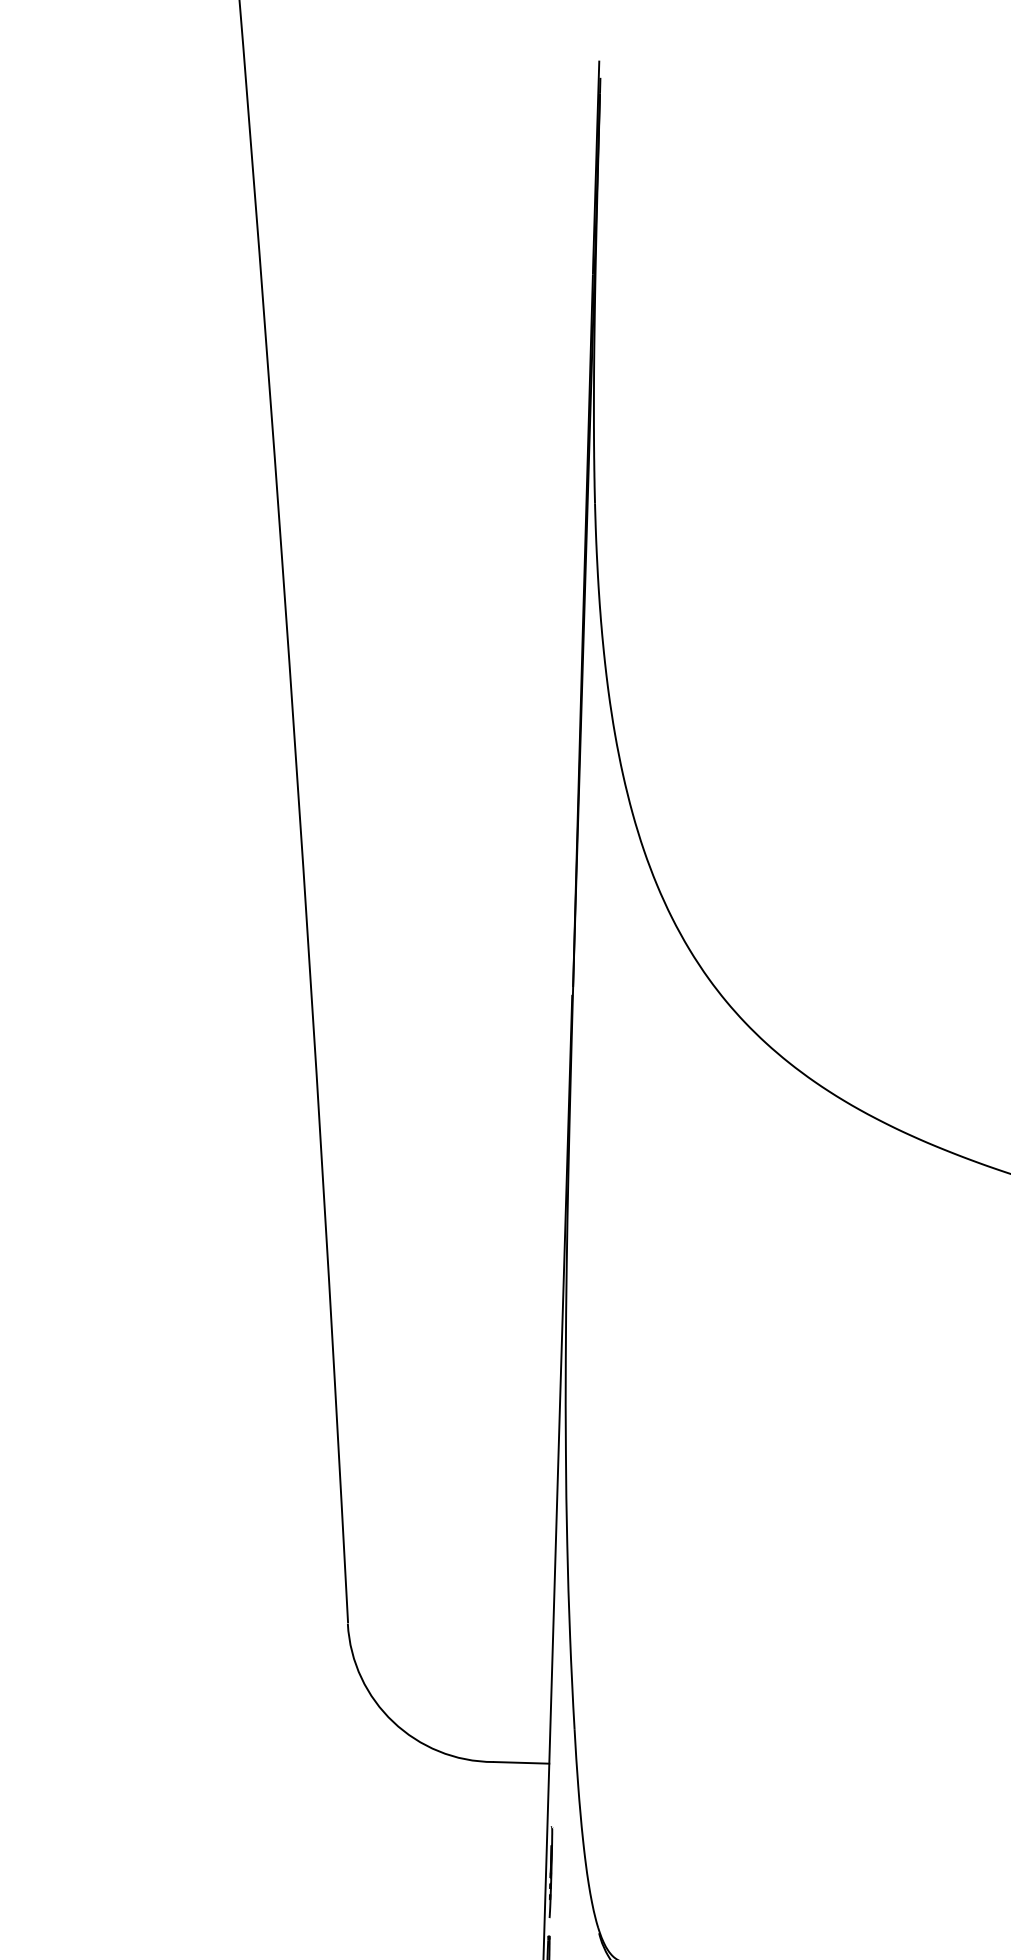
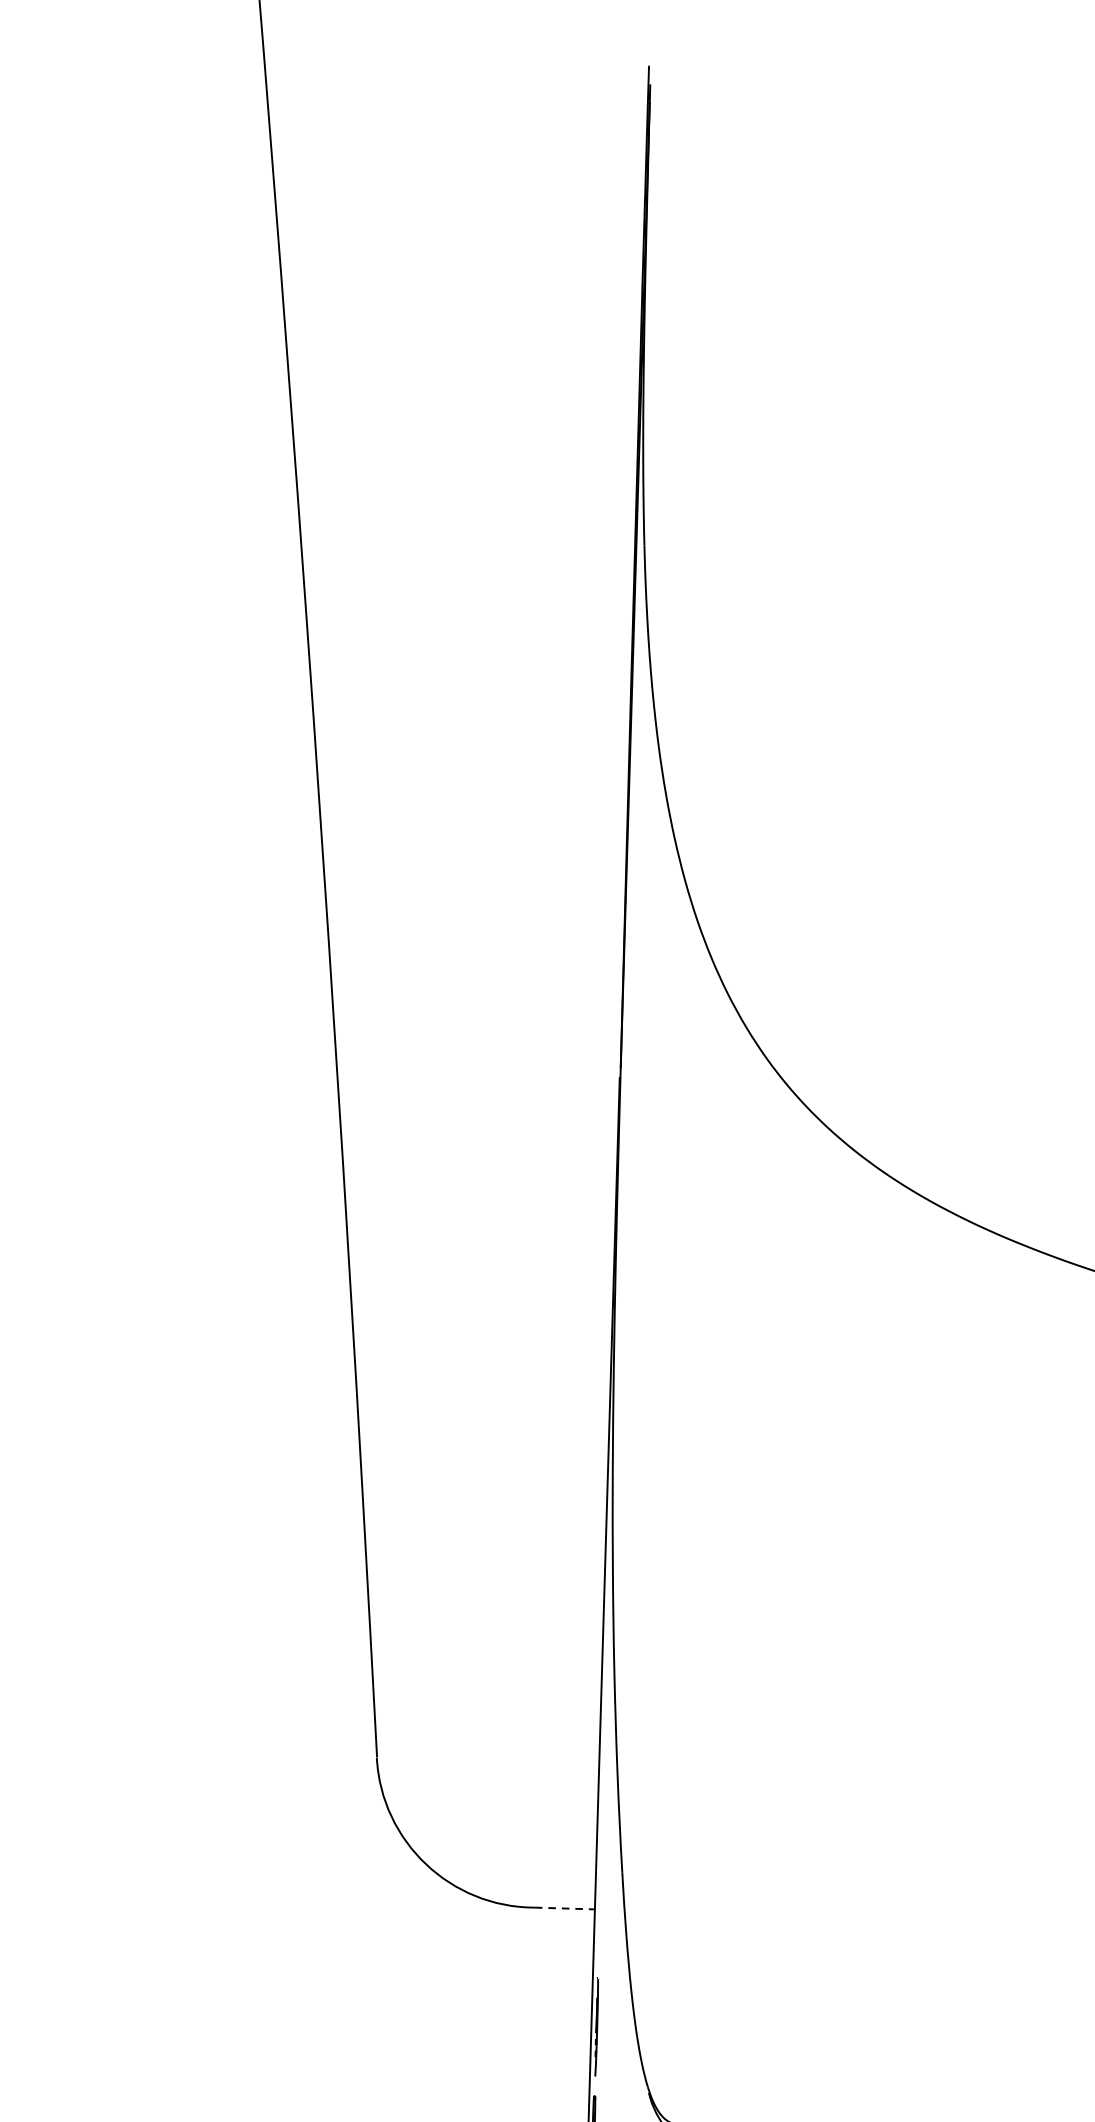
line: (521, 1762) -> (564, 1908), solid -> dashed

